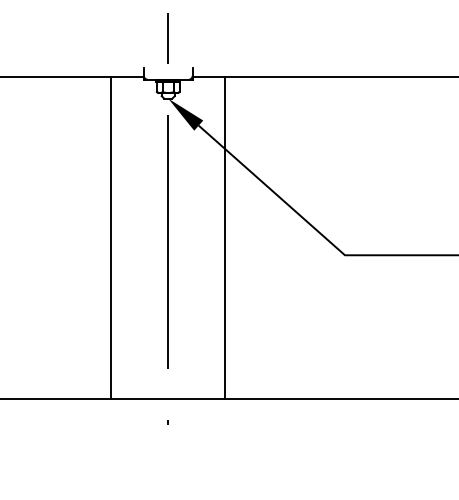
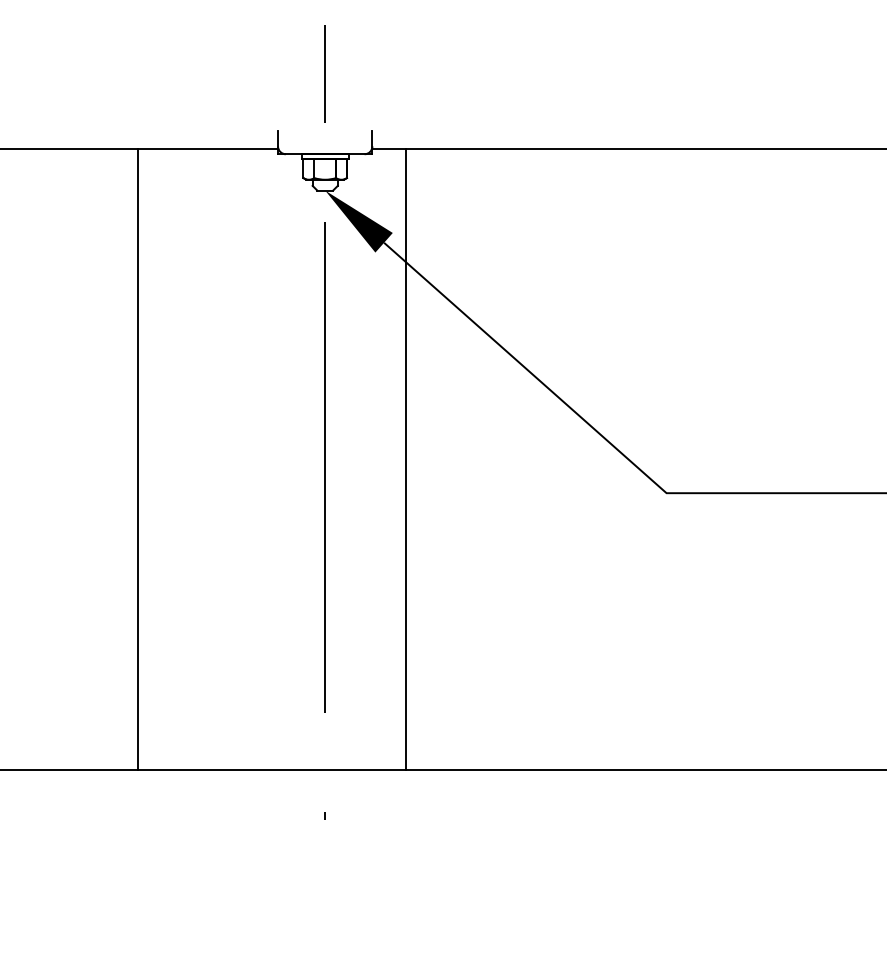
line: (111, 237) -> (138, 458), moved
line: (225, 237) -> (406, 458), moved

